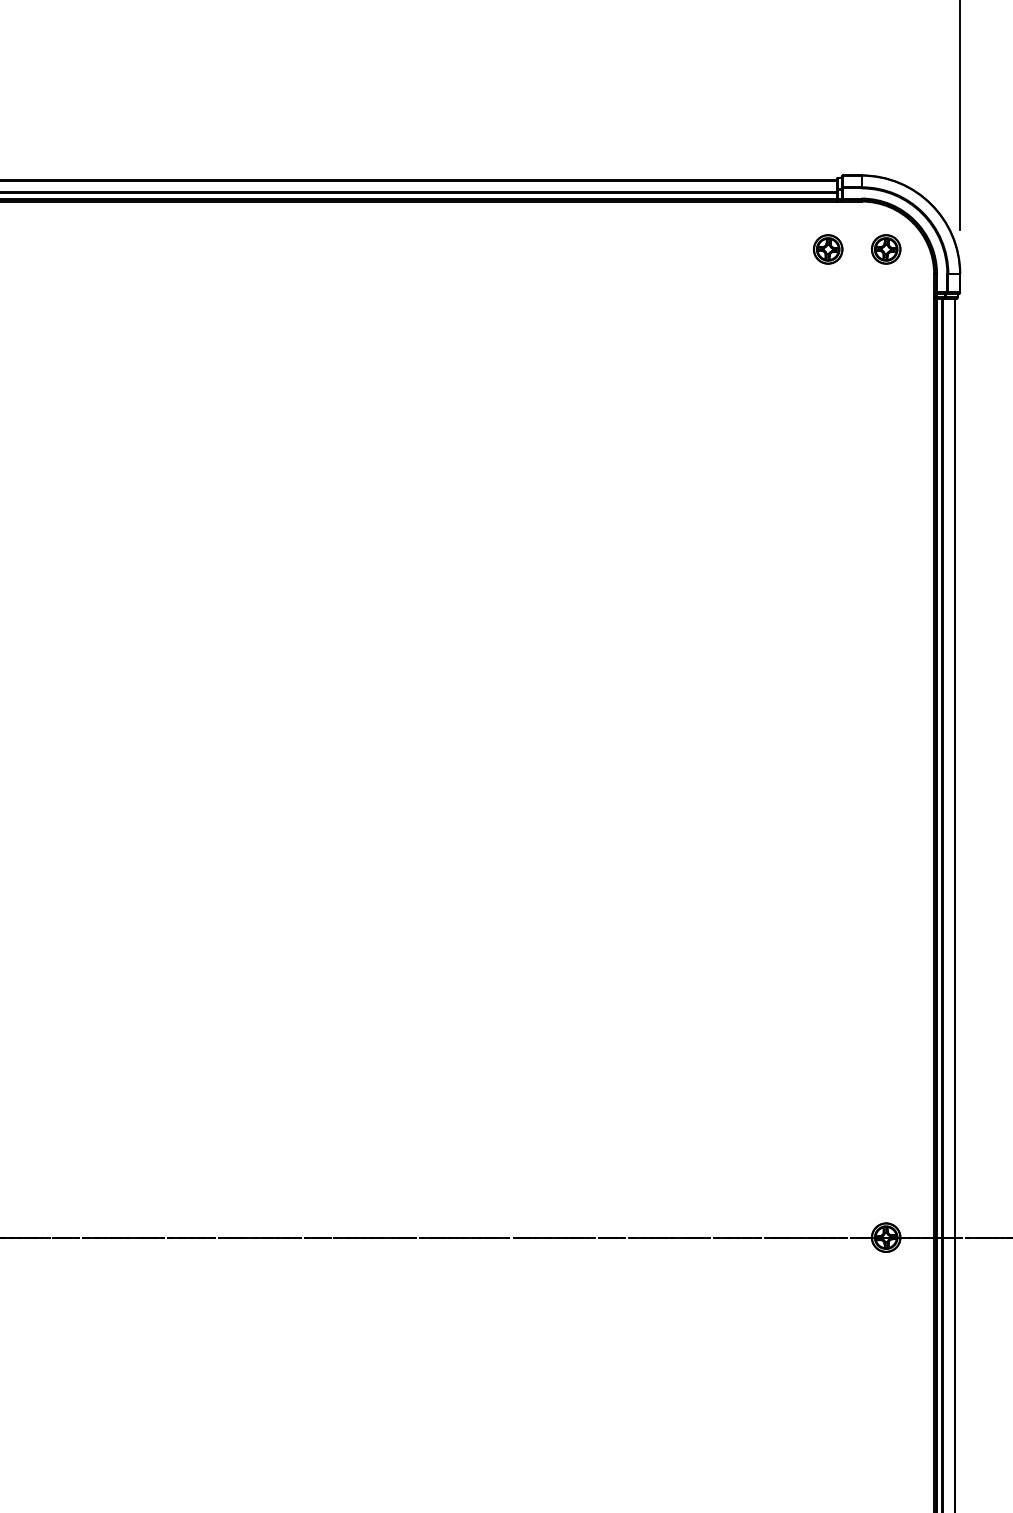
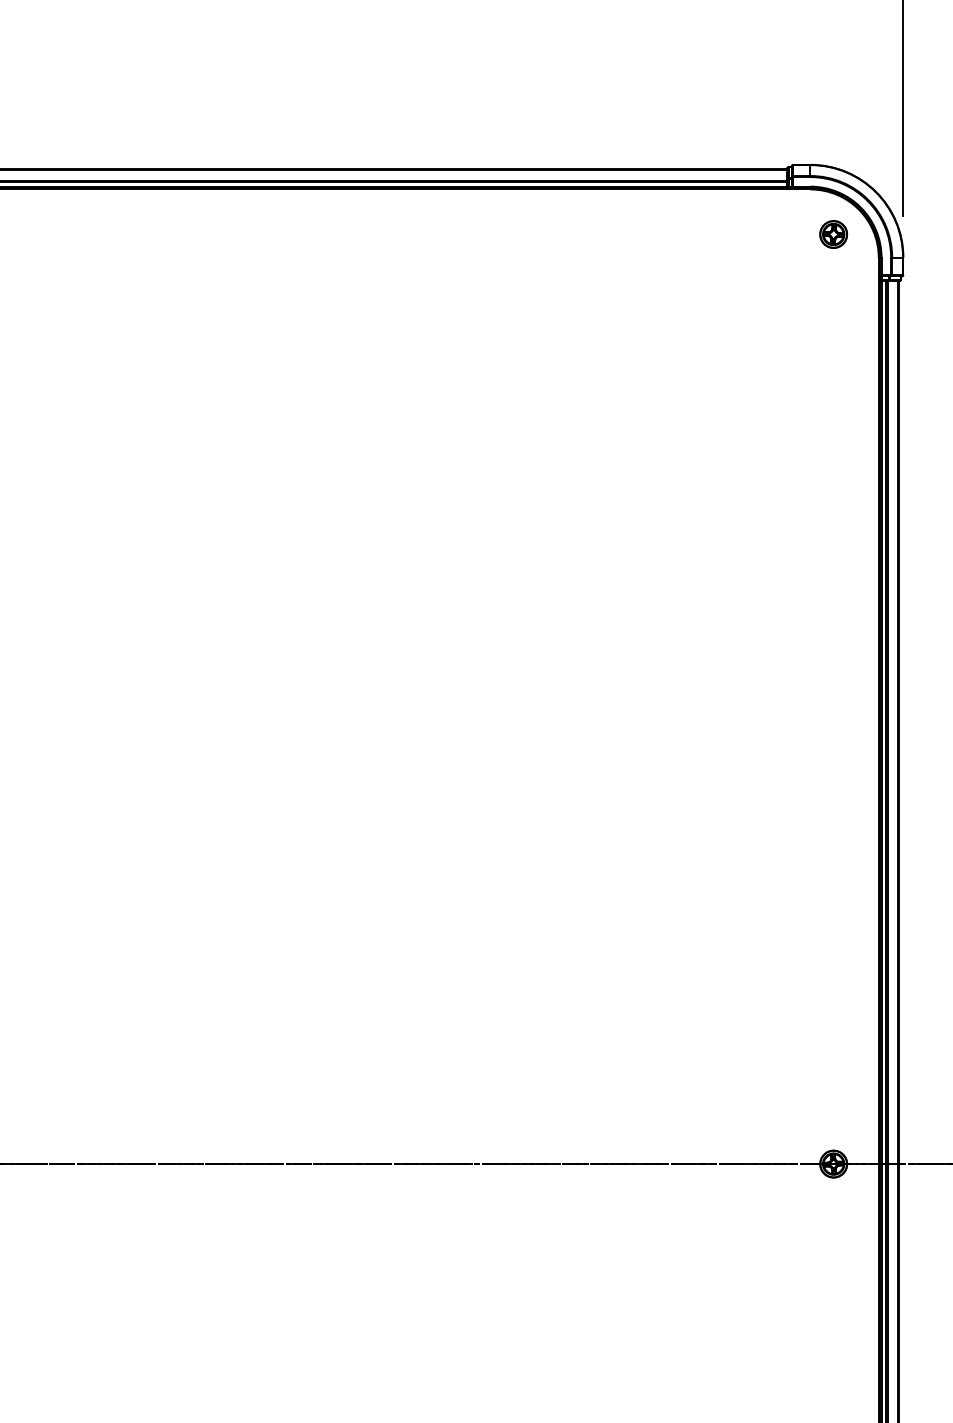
part: (828, 249) -> (779, 234), removed

